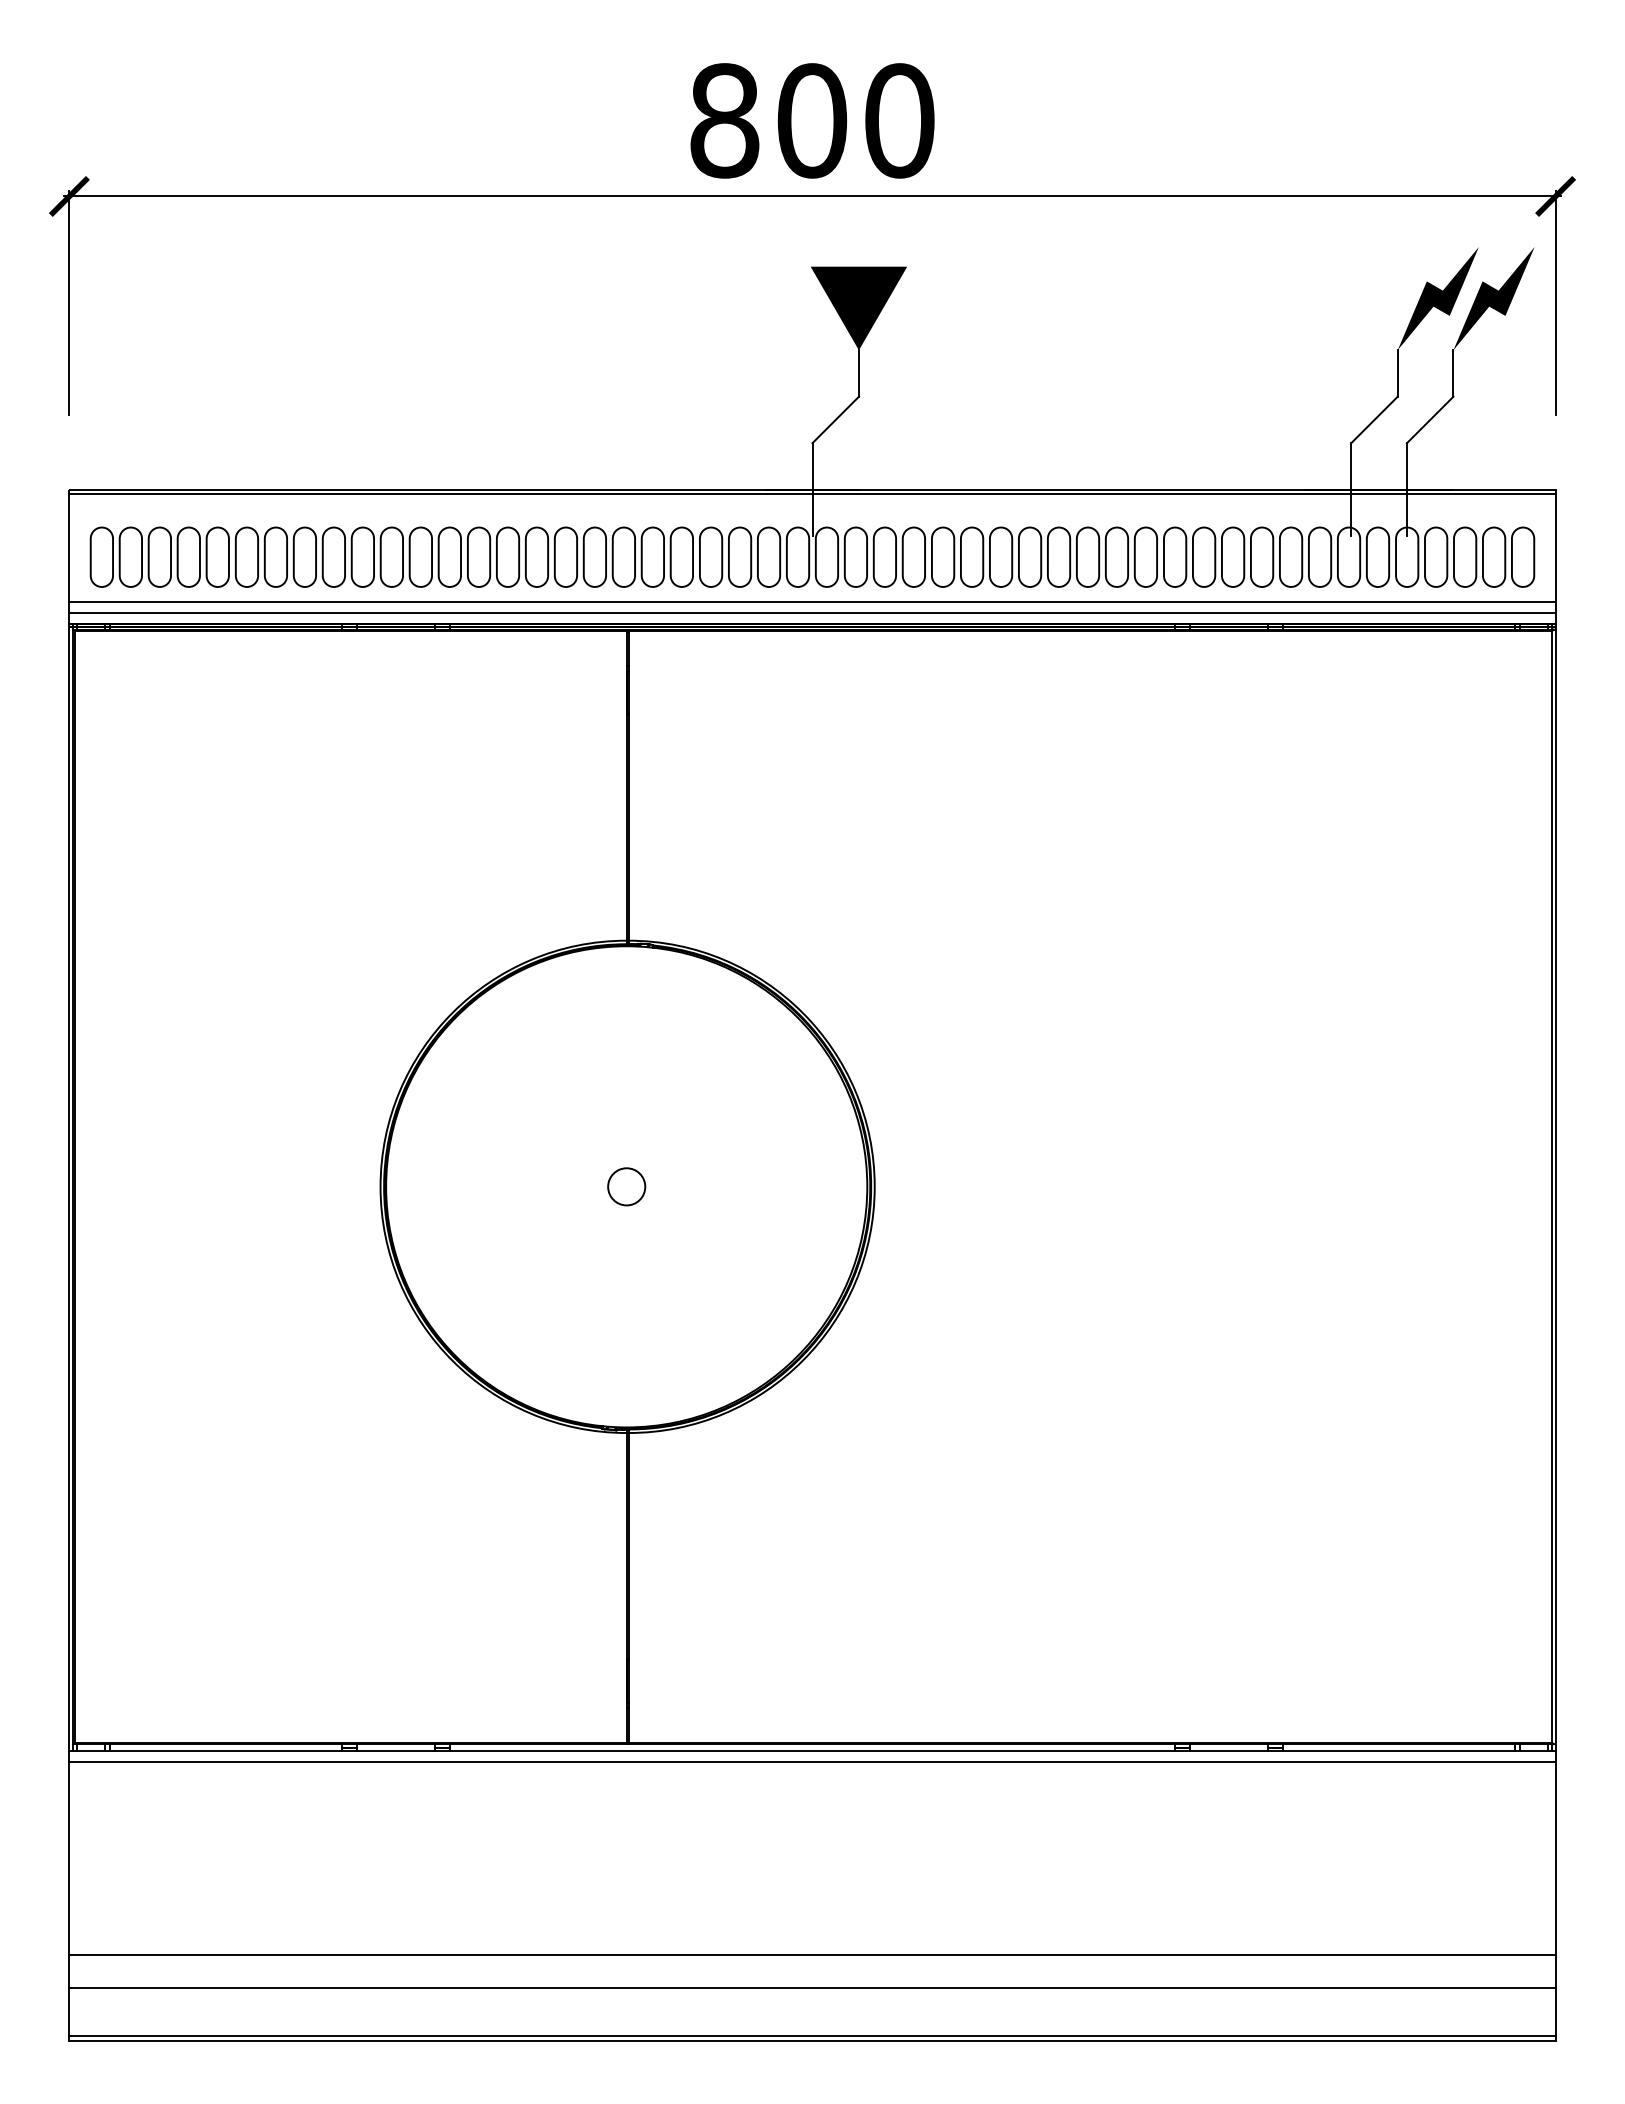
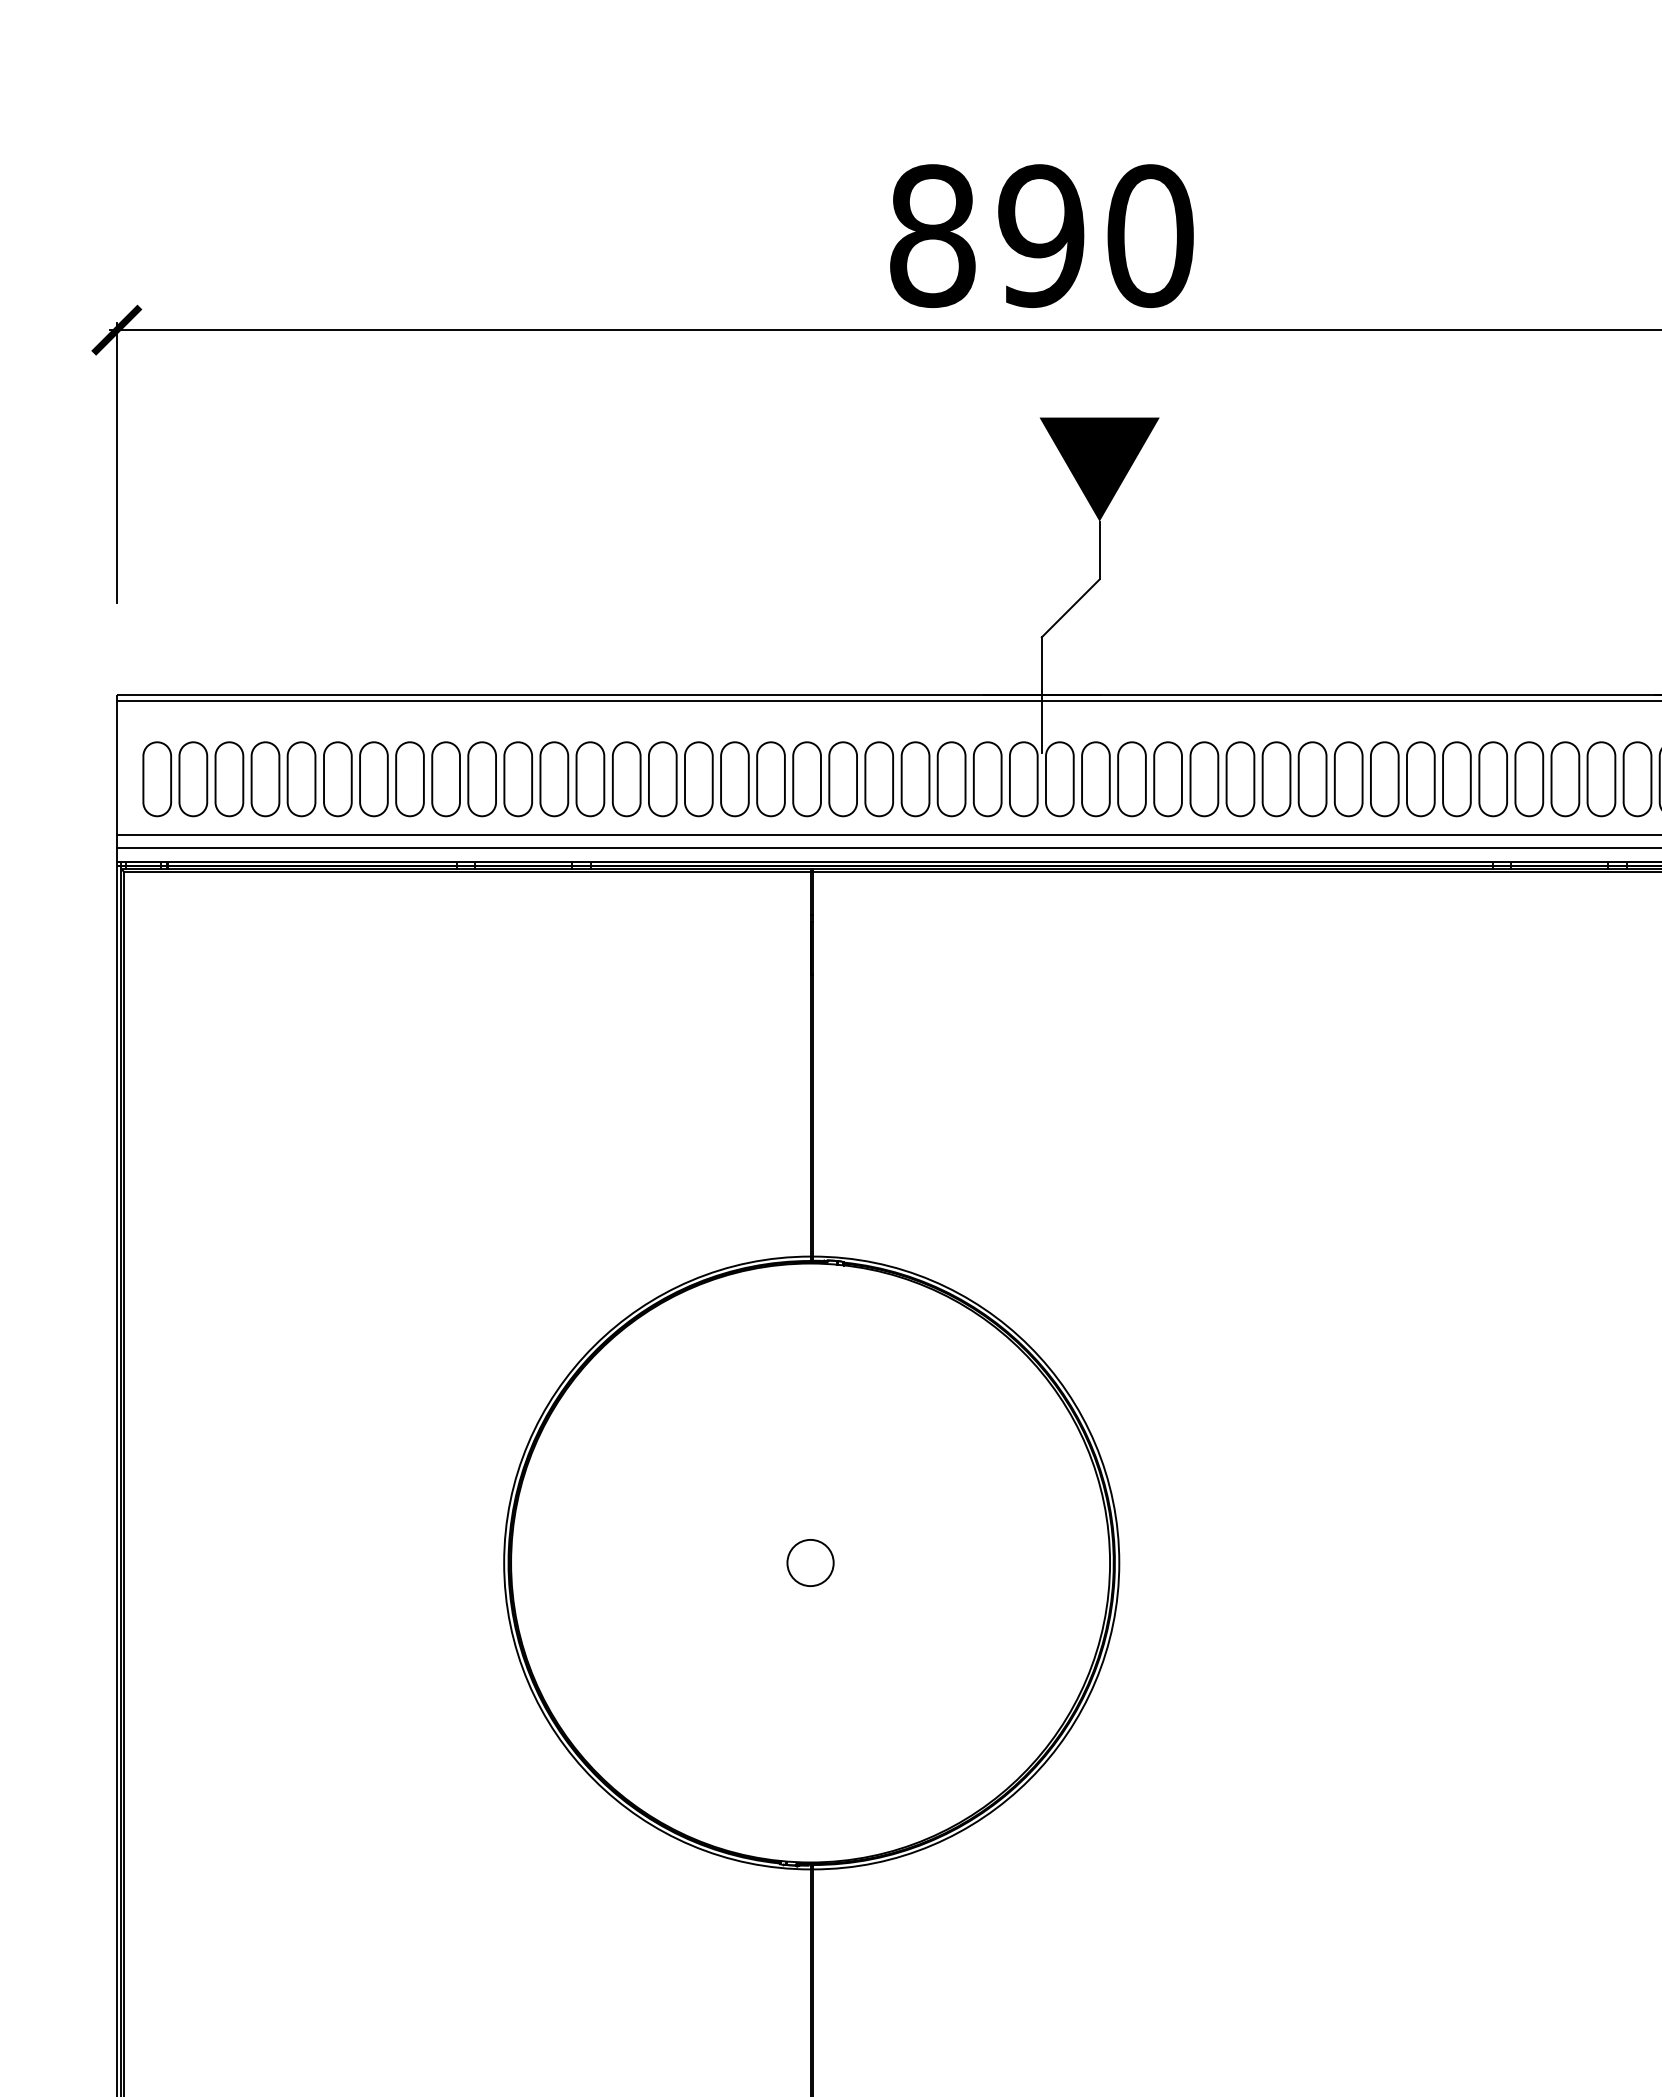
text: (812, 120) -> (1041, 235), 800 -> 890

